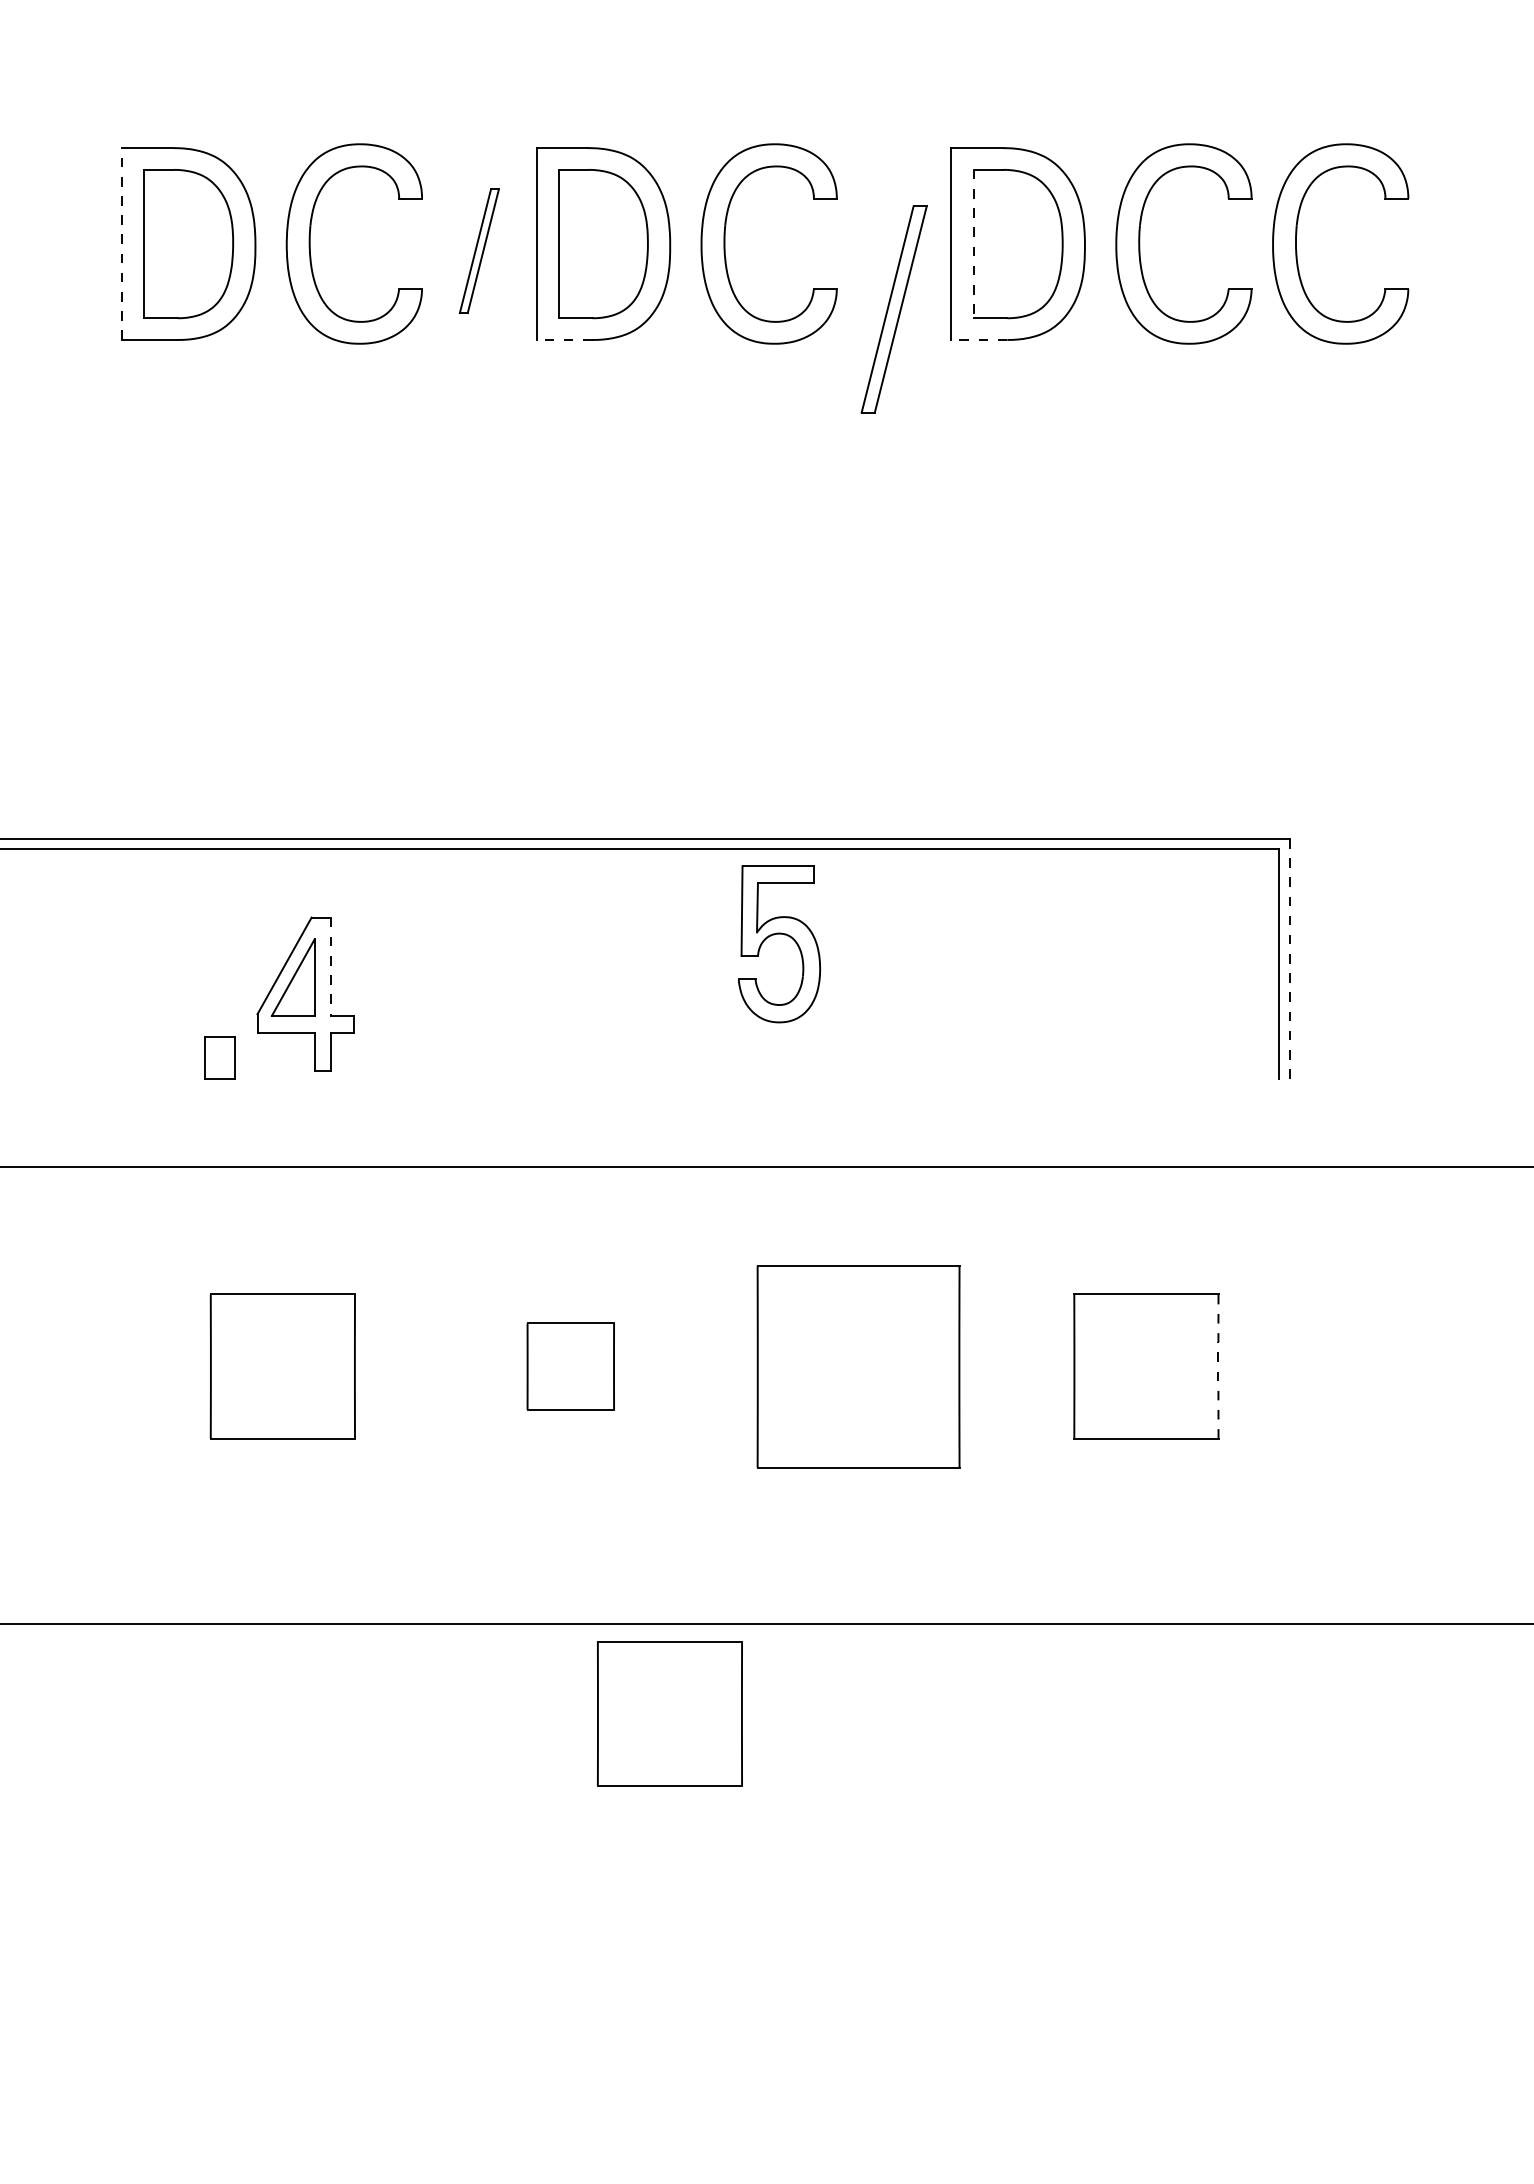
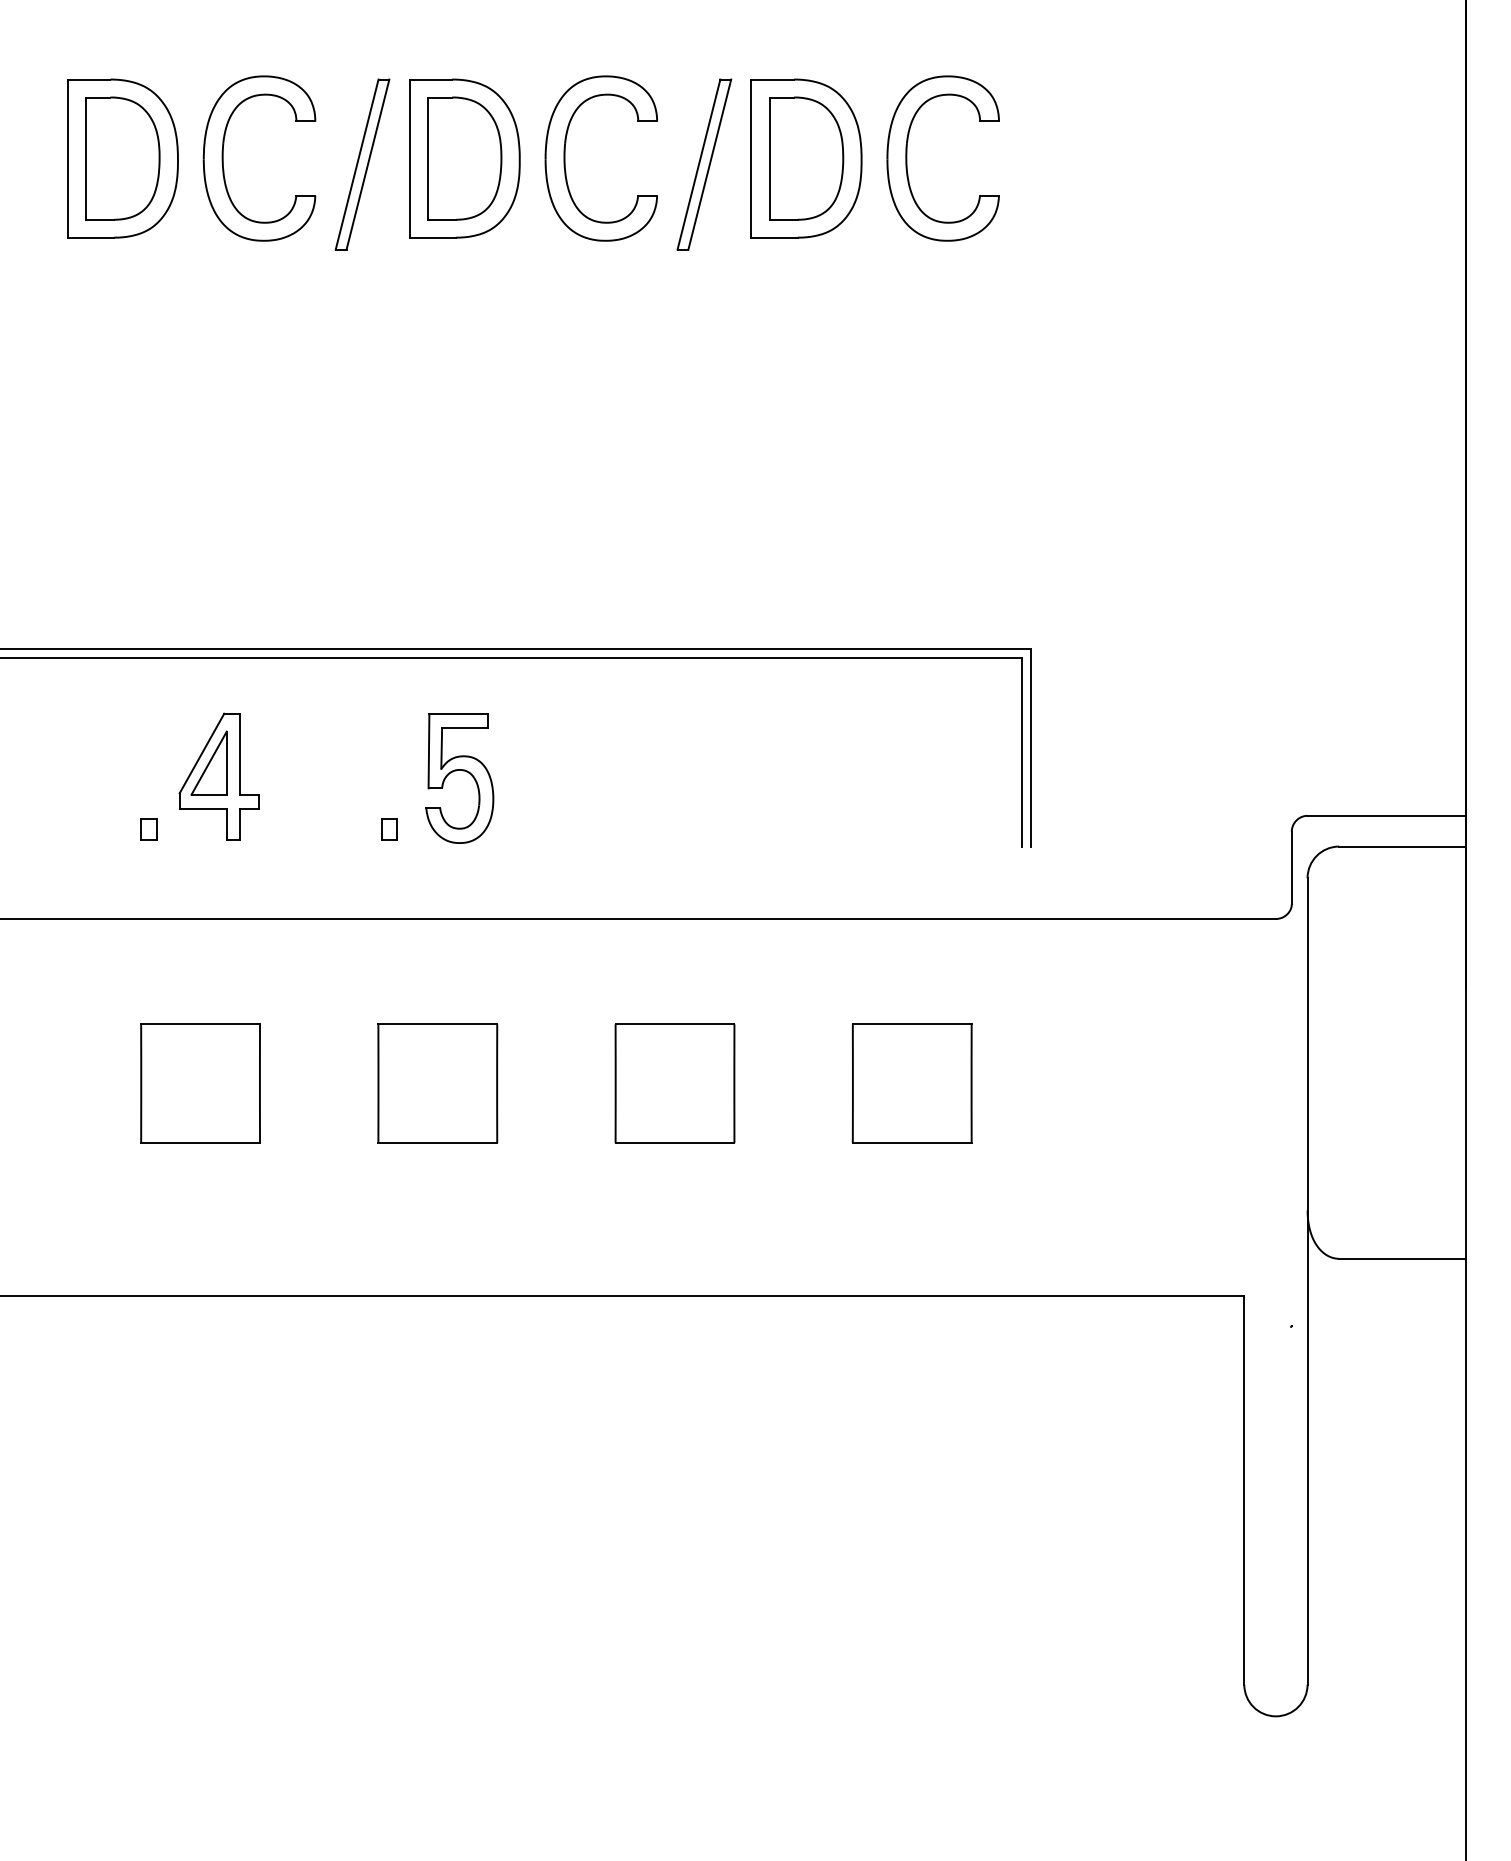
line: (121, 243) -> (67, 158), dashed -> solid
part: (1297, 243) -> (1036, 158), removed
line: (973, 245) -> (769, 159), dashed -> solid
part: (479, 251) -> (362, 164), size x1.67
part: (894, 309) -> (704, 164), moved
line: (564, 339) -> (432, 237), dashed -> solid
line: (979, 339) -> (774, 237), dashed -> solid
part: (775, 935) -> (456, 771), moved
line: (1289, 958) -> (1030, 747), dashed -> solid
line: (331, 967) -> (240, 754), dashed -> solid
part: (219, 1058) -> (148, 829), size x0.62
part: (512, 1058) -> (389, 829), added
part: (570, 1366) -> (437, 1083), size x1.67
part: (857, 1366) -> (674, 1083), size x0.71
line: (1218, 1366) -> (971, 1083), dashed -> solid
part: (669, 1713) -> (519, 1369), removed

